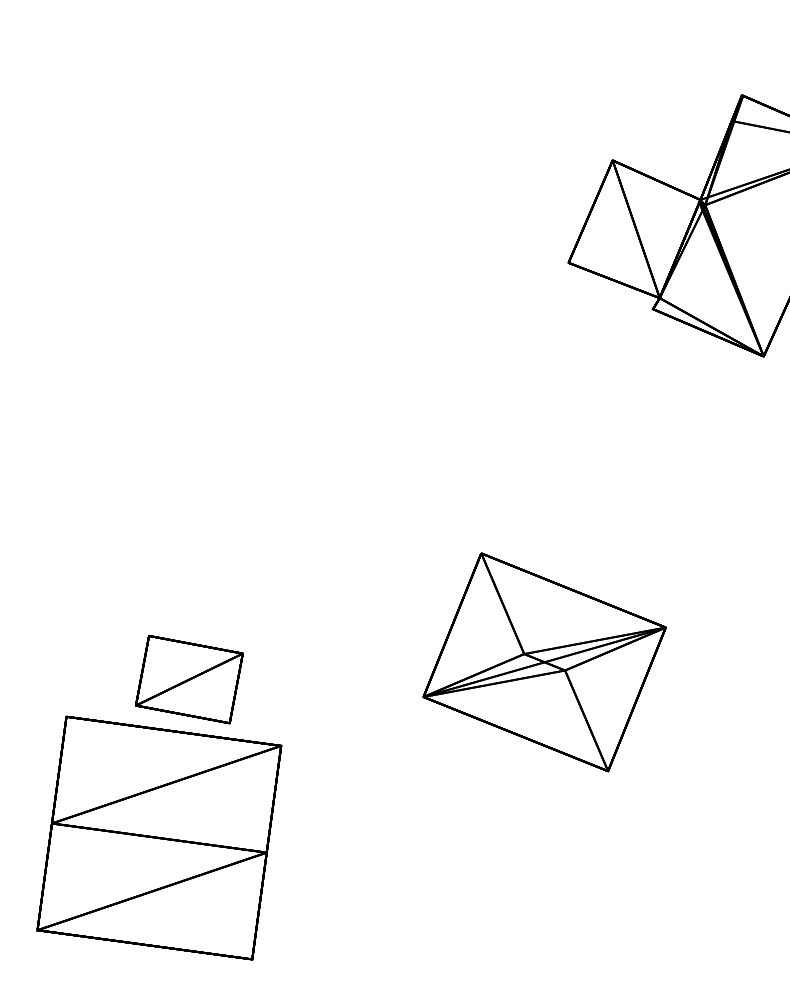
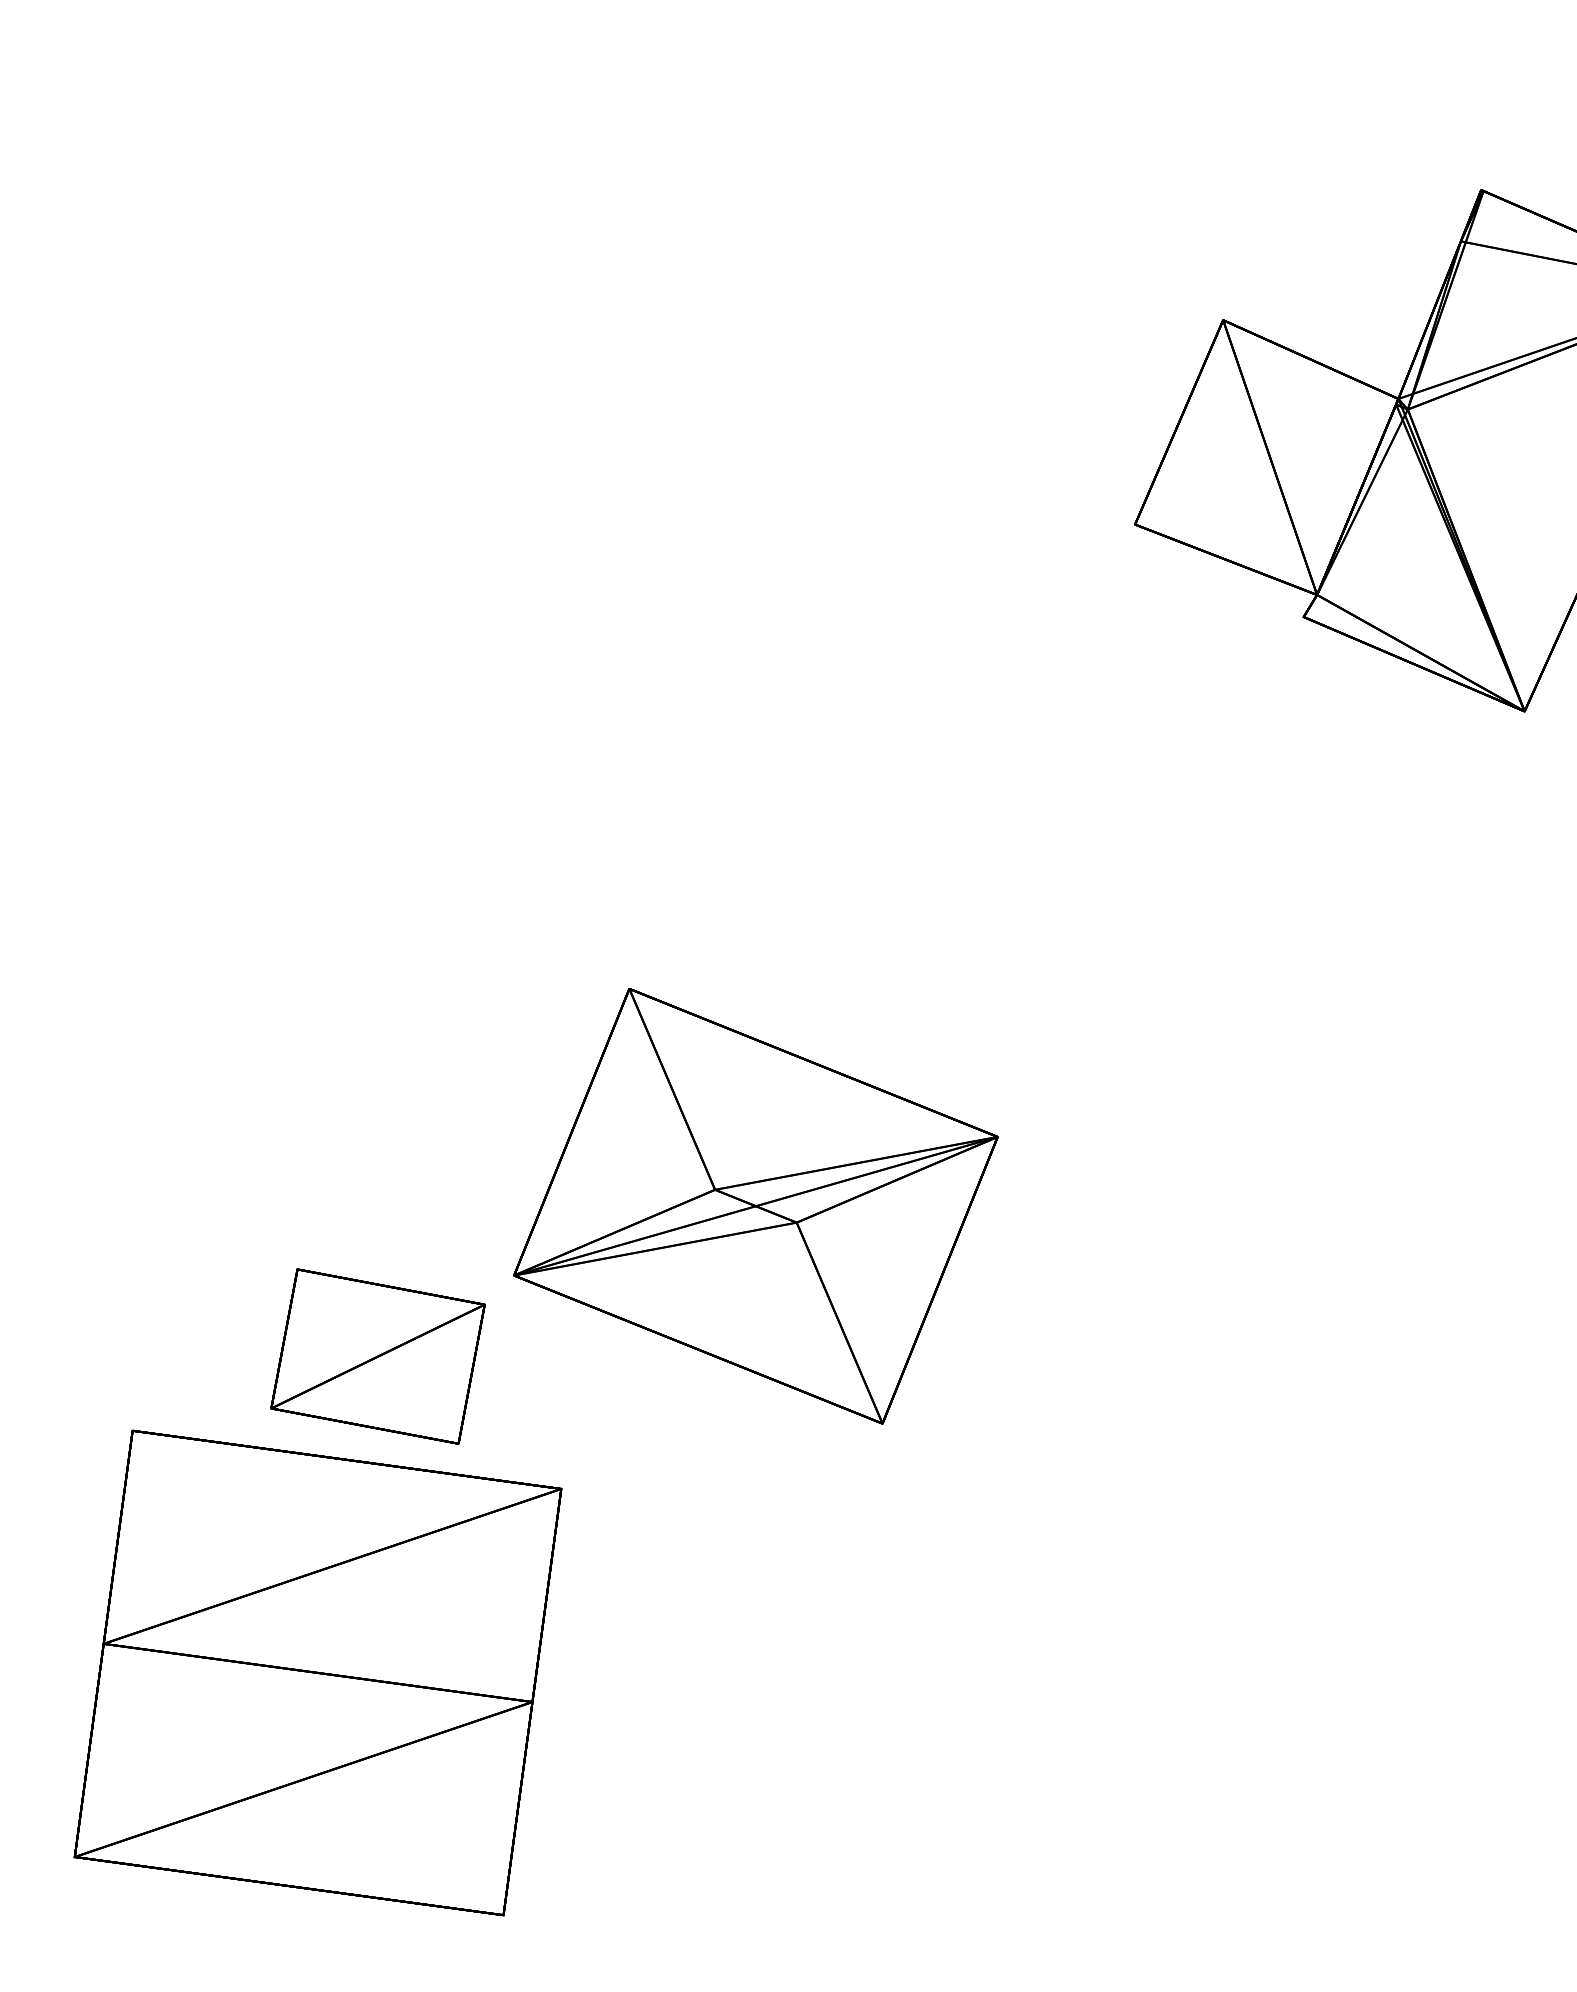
part: (544, 662) -> (755, 1206), moved

